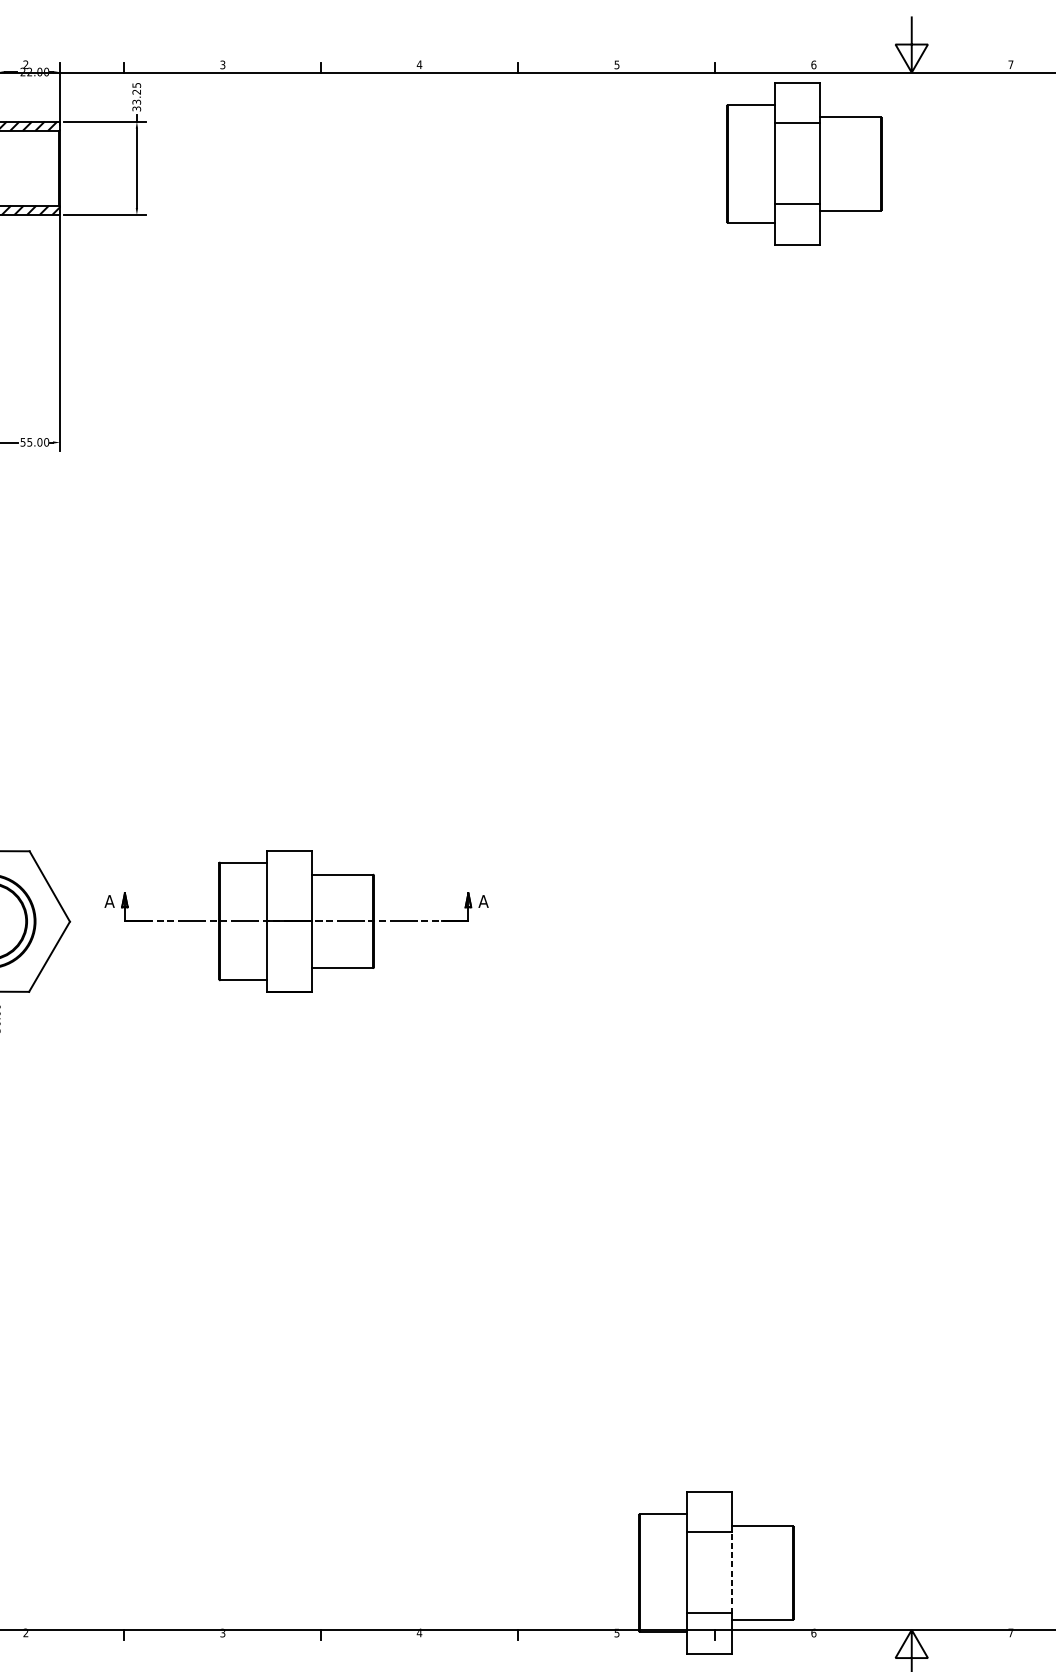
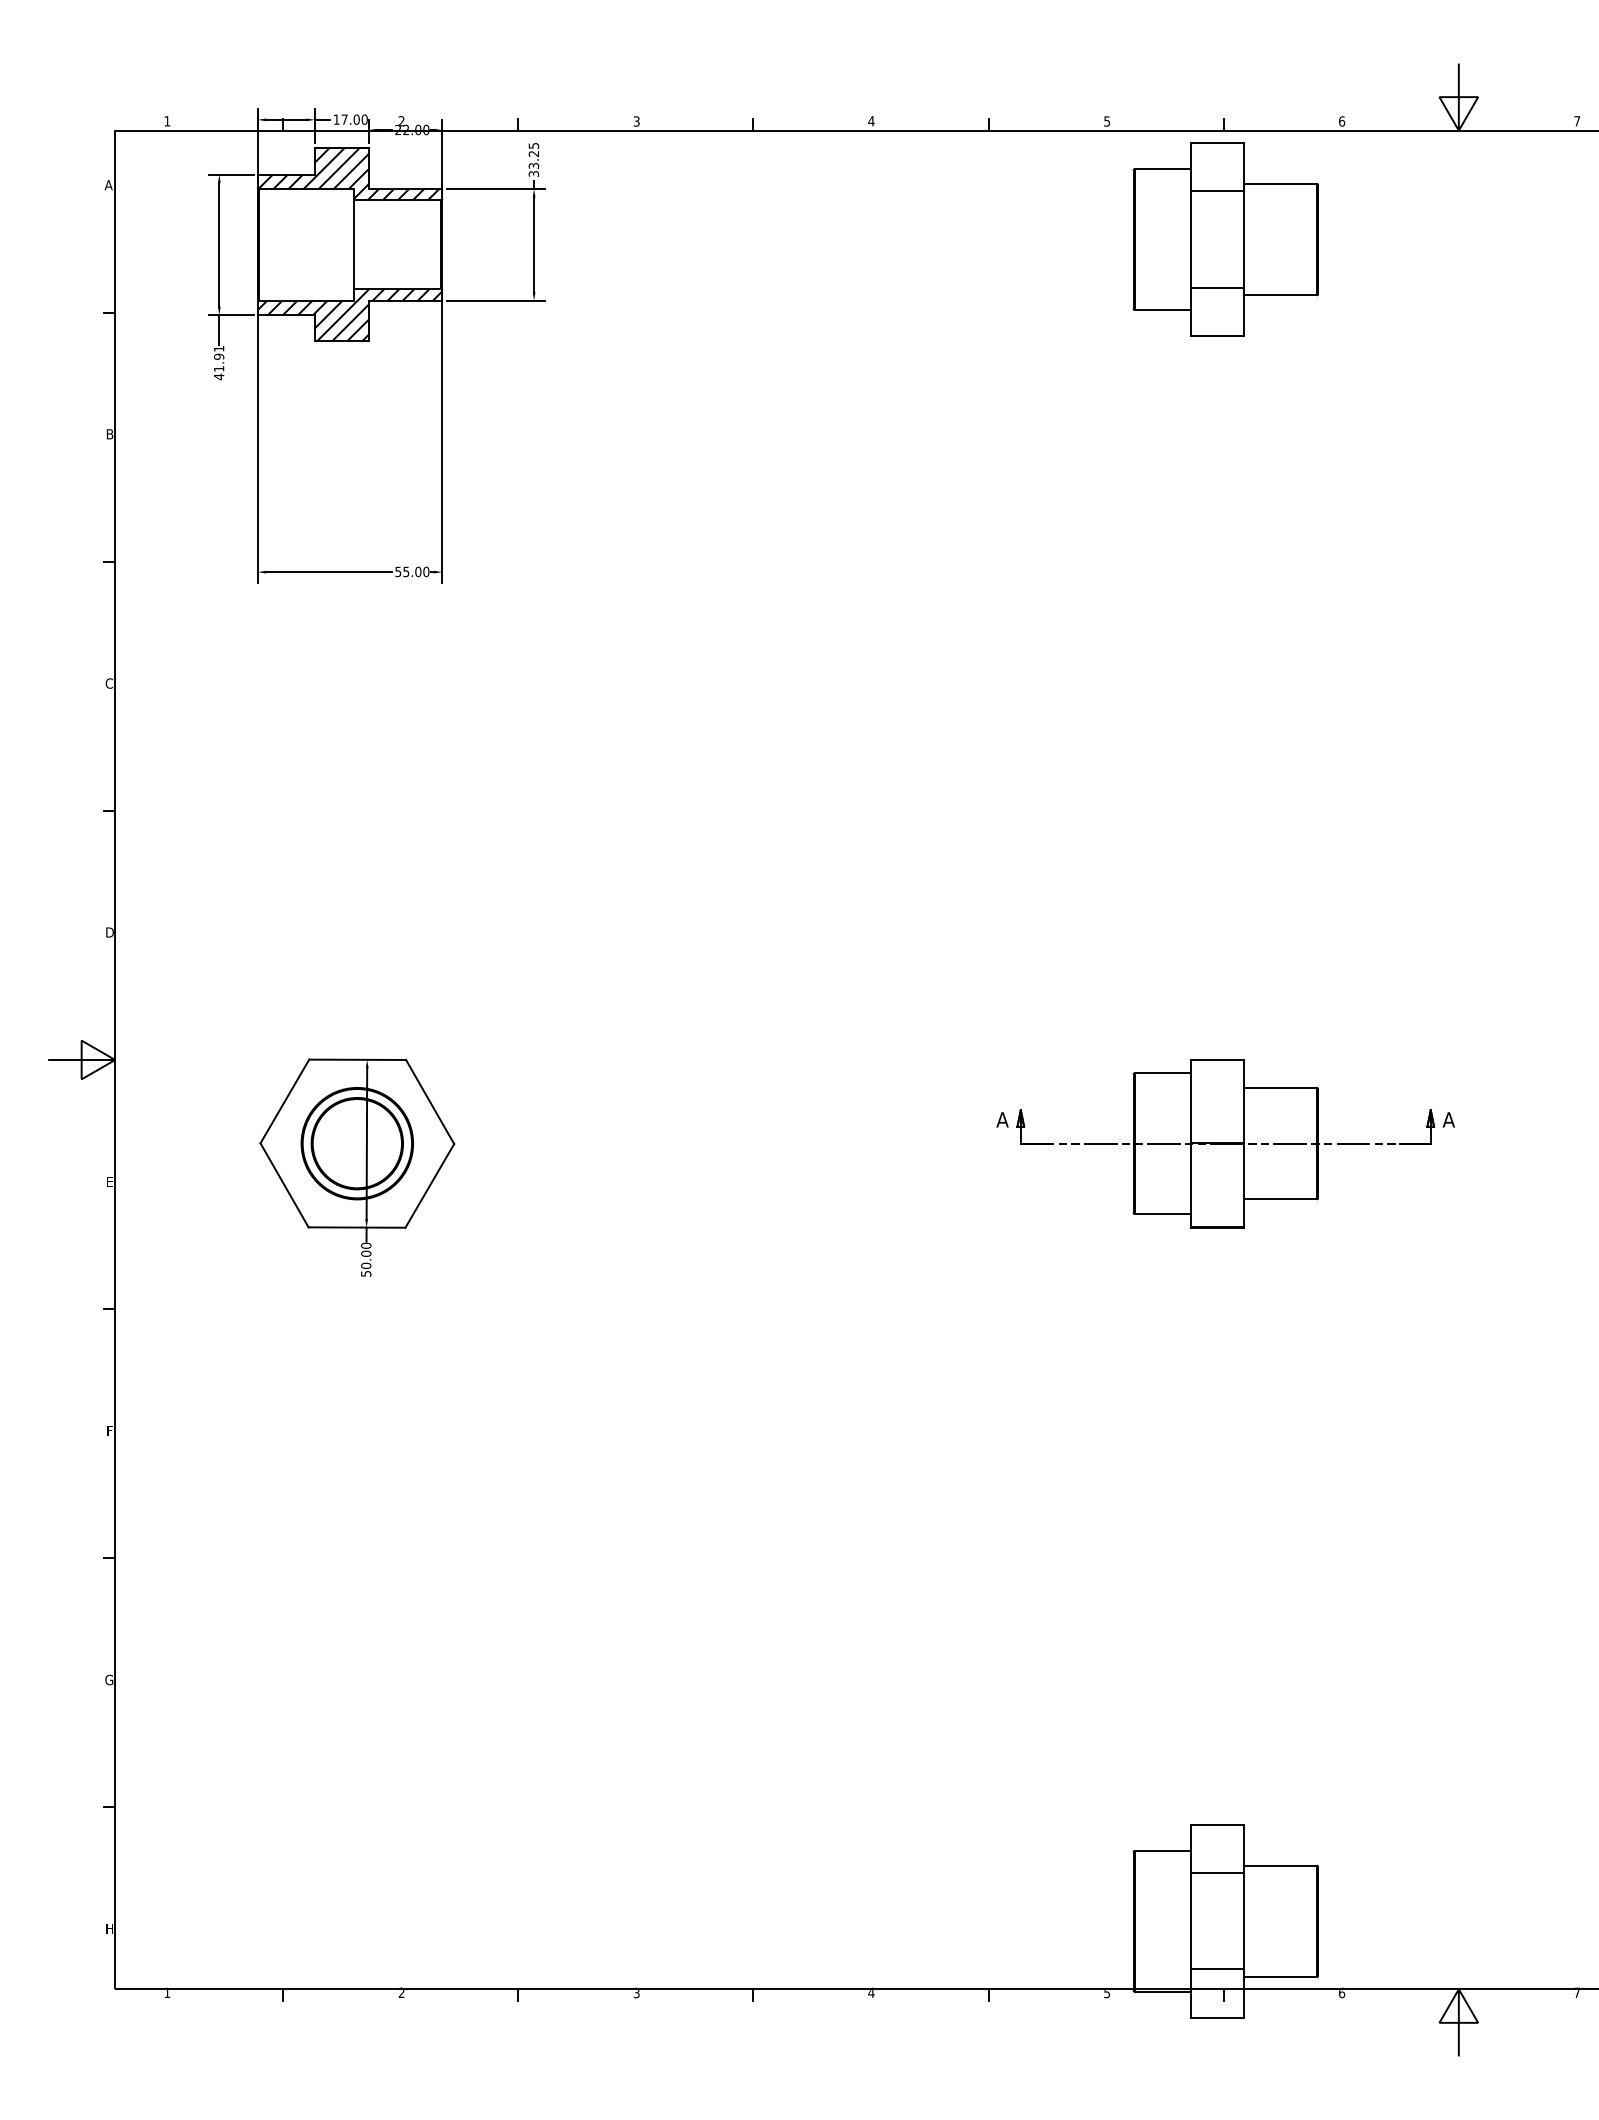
part: (804, 163) -> (1225, 239), moved
part: (296, 921) -> (1225, 1143), moved
line: (732, 1572) -> (1244, 1920), dashed -> solid

